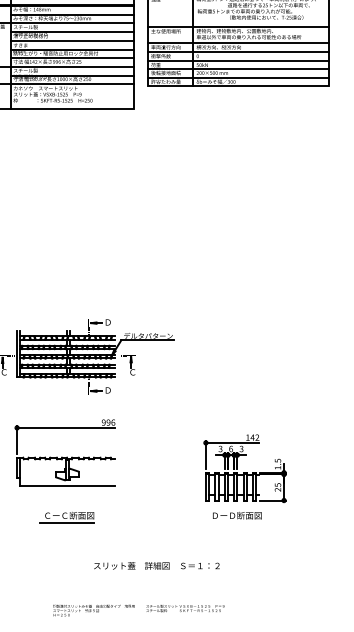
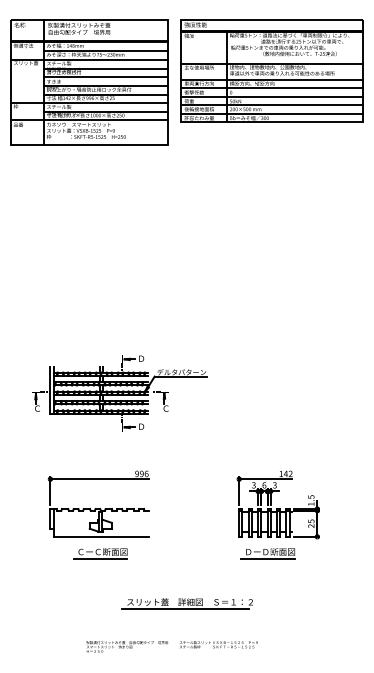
part: (65, 452) -> (98, 503), moved
line: (234, 523) -> (267, 559), added
line: (152, 573) -> (185, 609), added

